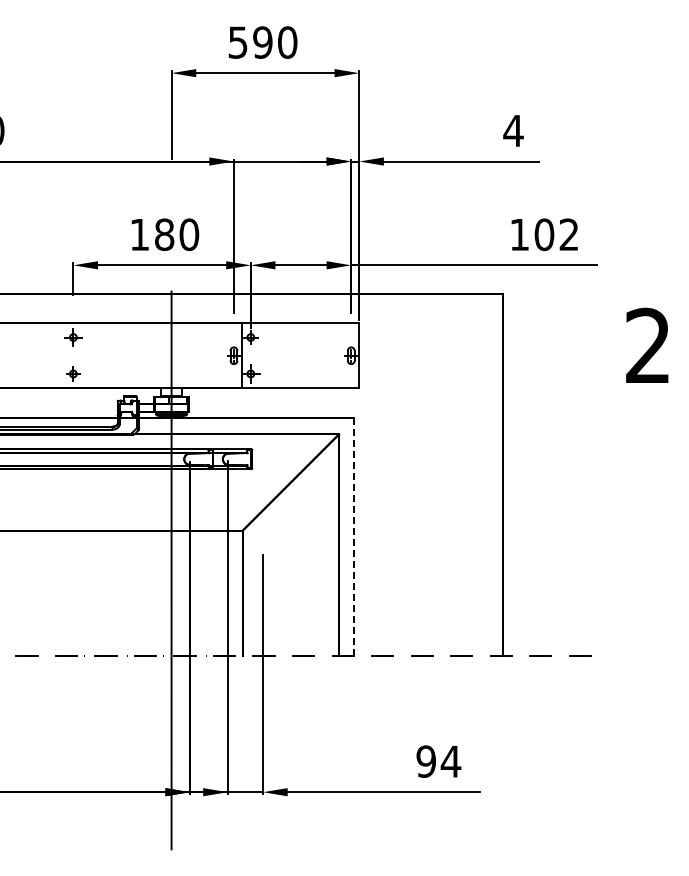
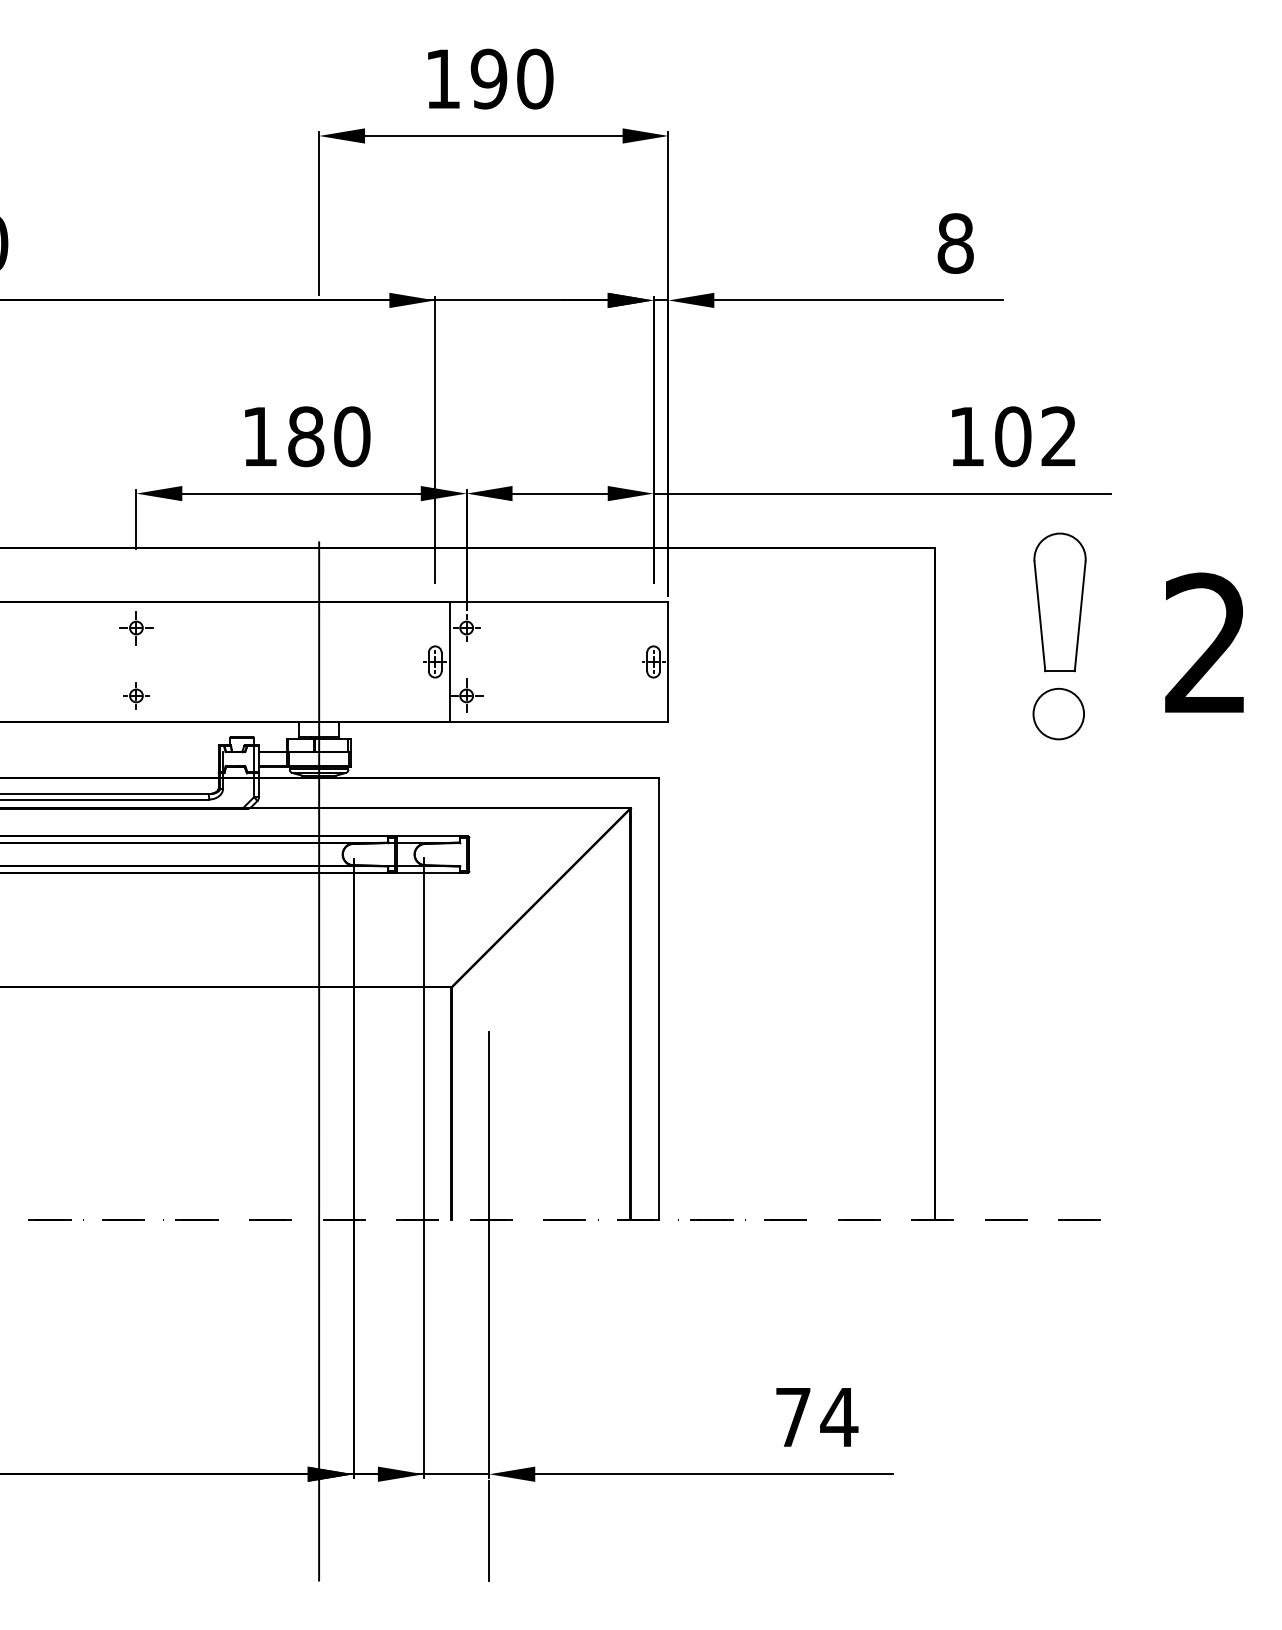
text: (237, 42) -> (441, 78), 590 -> 190
text: (513, 130) -> (955, 242), 4 -> 8
part: (569, 341) -> (1059, 635), added
line: (354, 536) -> (659, 998), dashed -> solid
text: (425, 761) -> (791, 1417), 94 -> 74
line: (263, 822) -> (490, 1530), added

